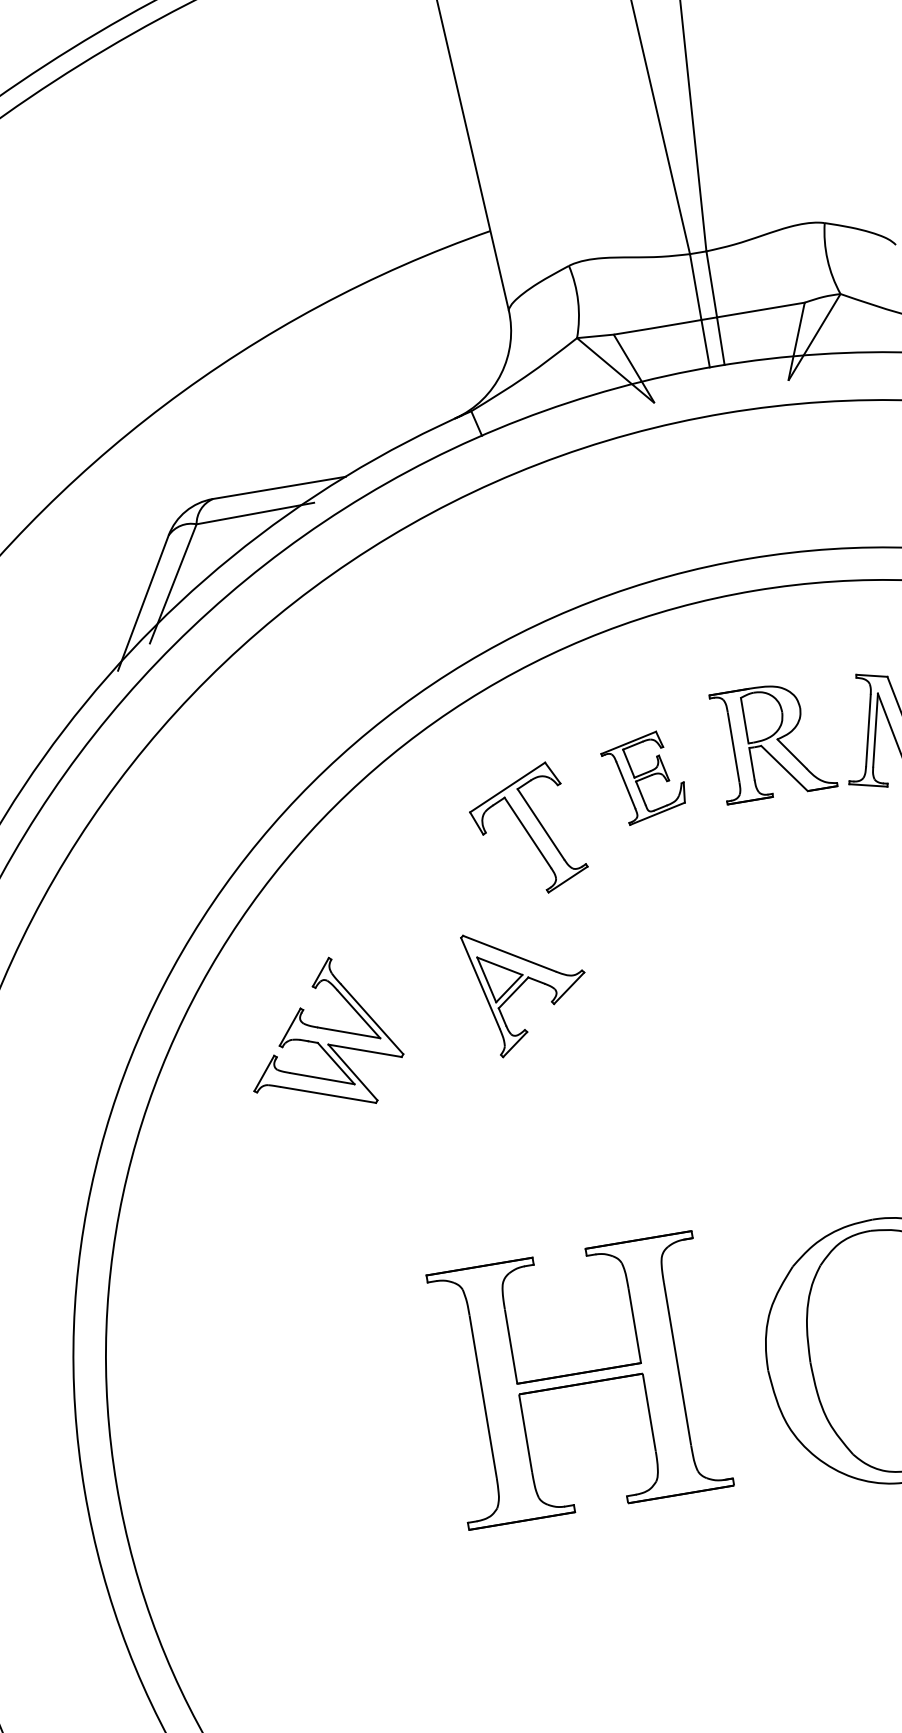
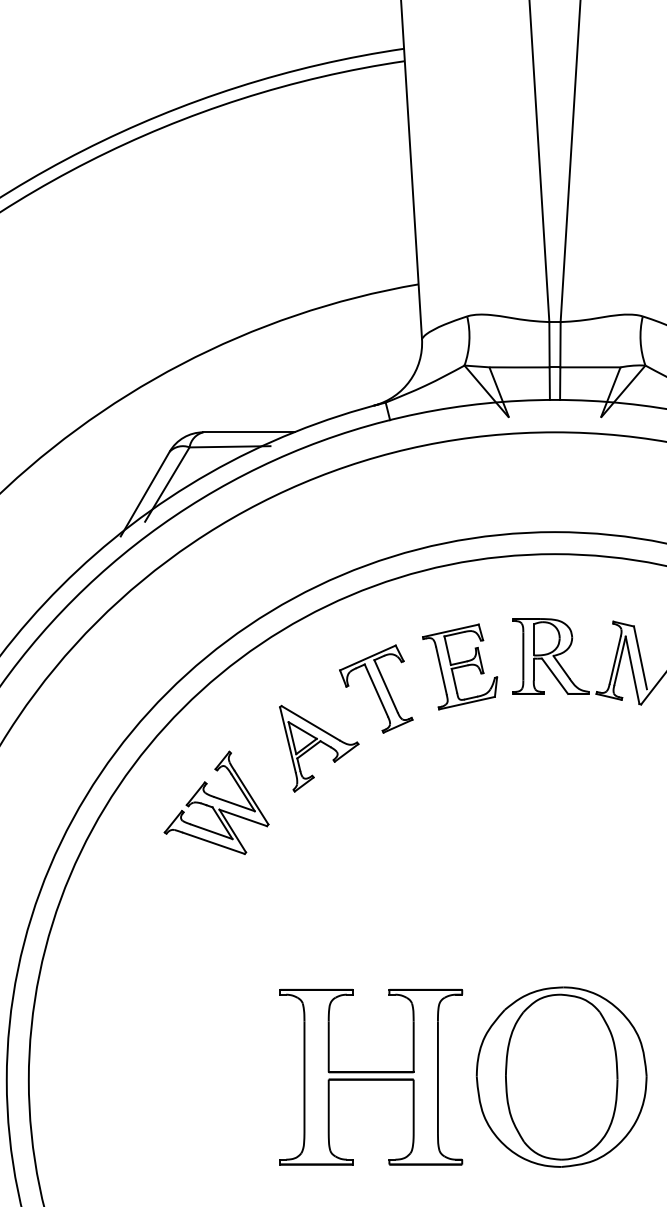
part: (644, 777) -> (460, 666), size x1.43
part: (528, 988) -> (319, 748), moved
part: (580, 1380) -> (371, 1077), moved

